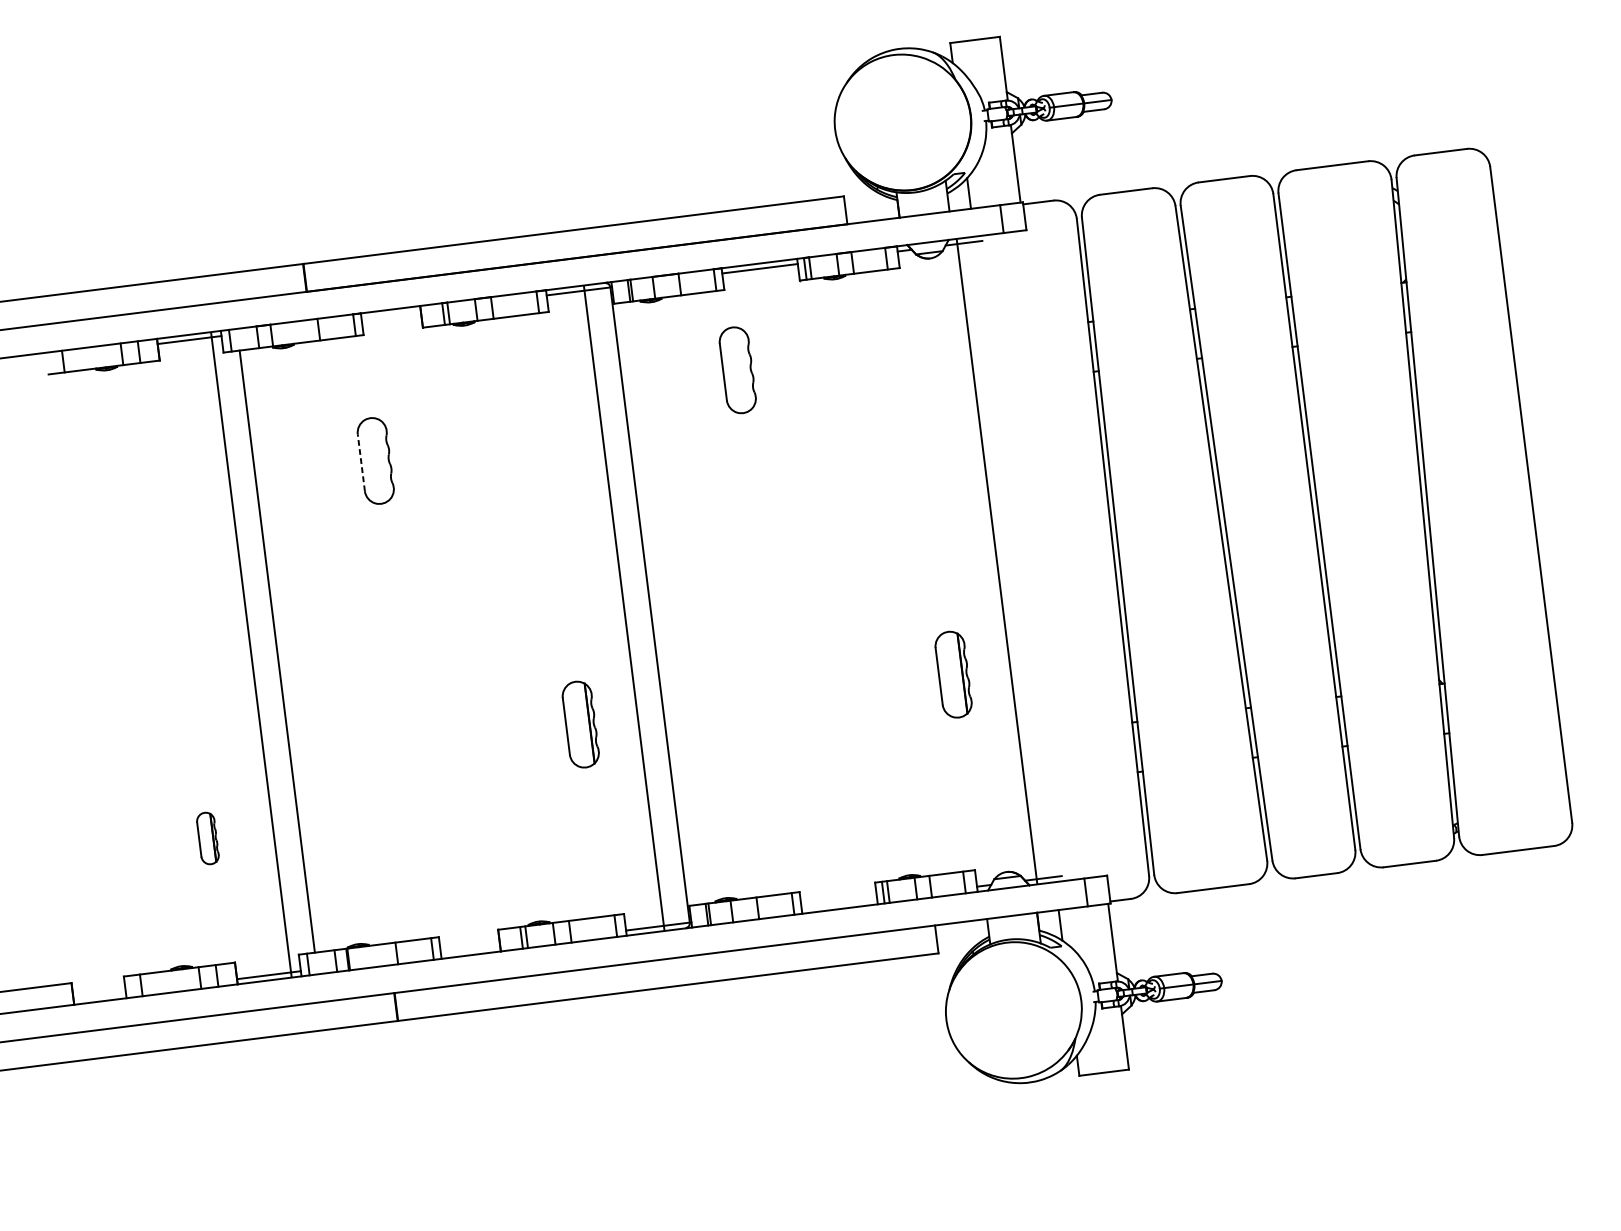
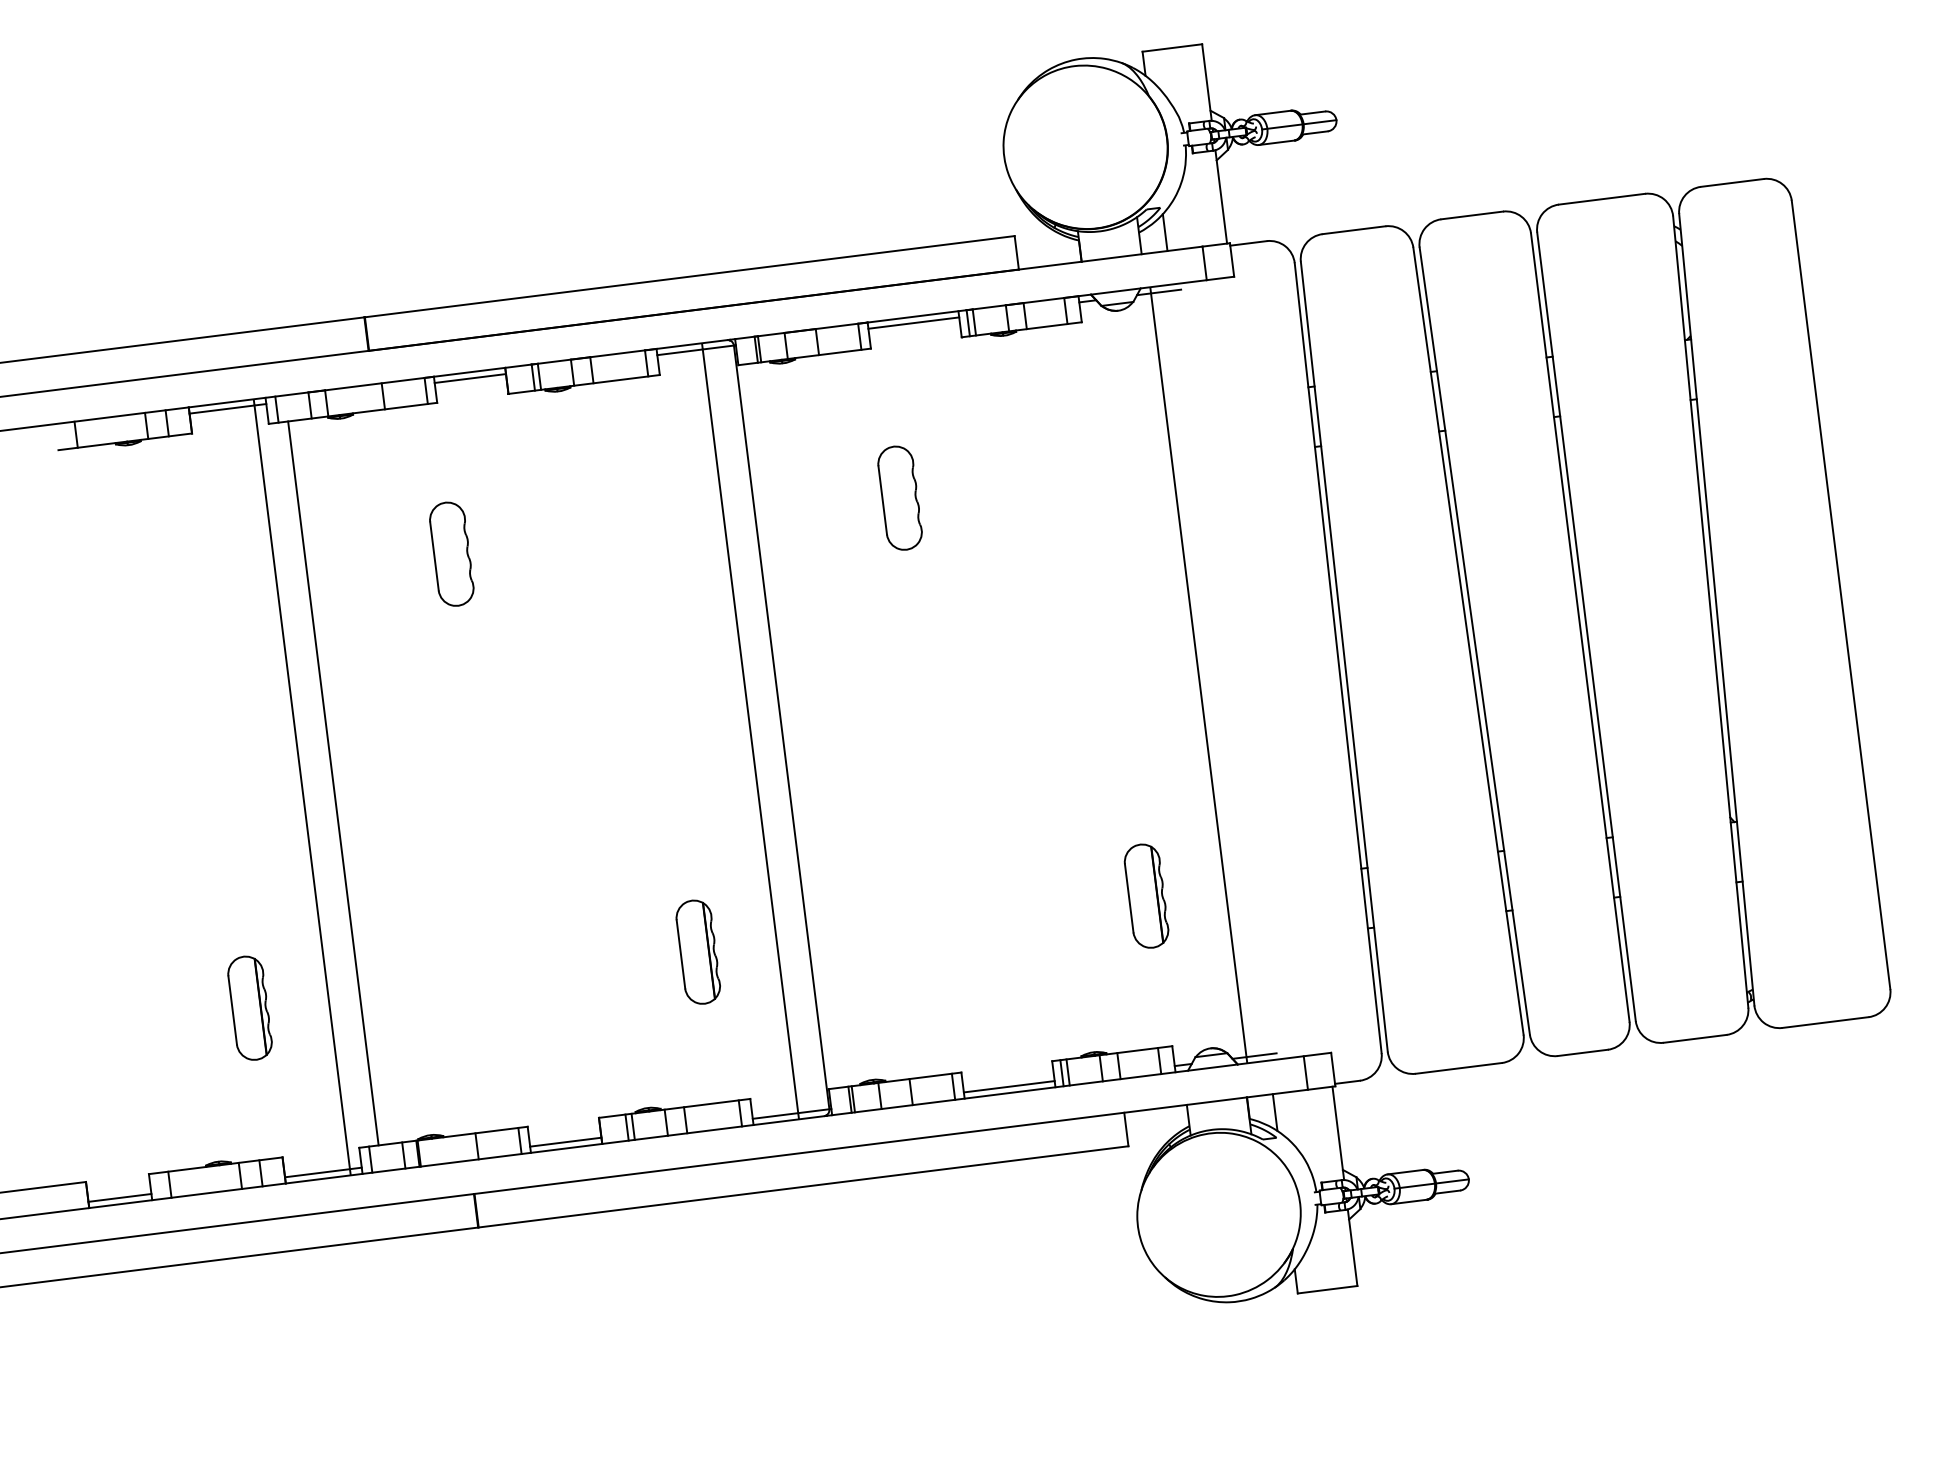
line: (391, 314) -> (470, 378), added
part: (737, 369) -> (899, 497), moved
line: (361, 462) -> (434, 555), dashed -> solid
part: (953, 674) -> (1146, 895), moved
part: (580, 724) -> (697, 951), moved
part: (207, 837) -> (249, 1007), size x1.67
line: (838, 903) -> (1008, 1086), added
line: (470, 949) -> (565, 1141), added
line: (99, 996) -> (119, 1197), added

